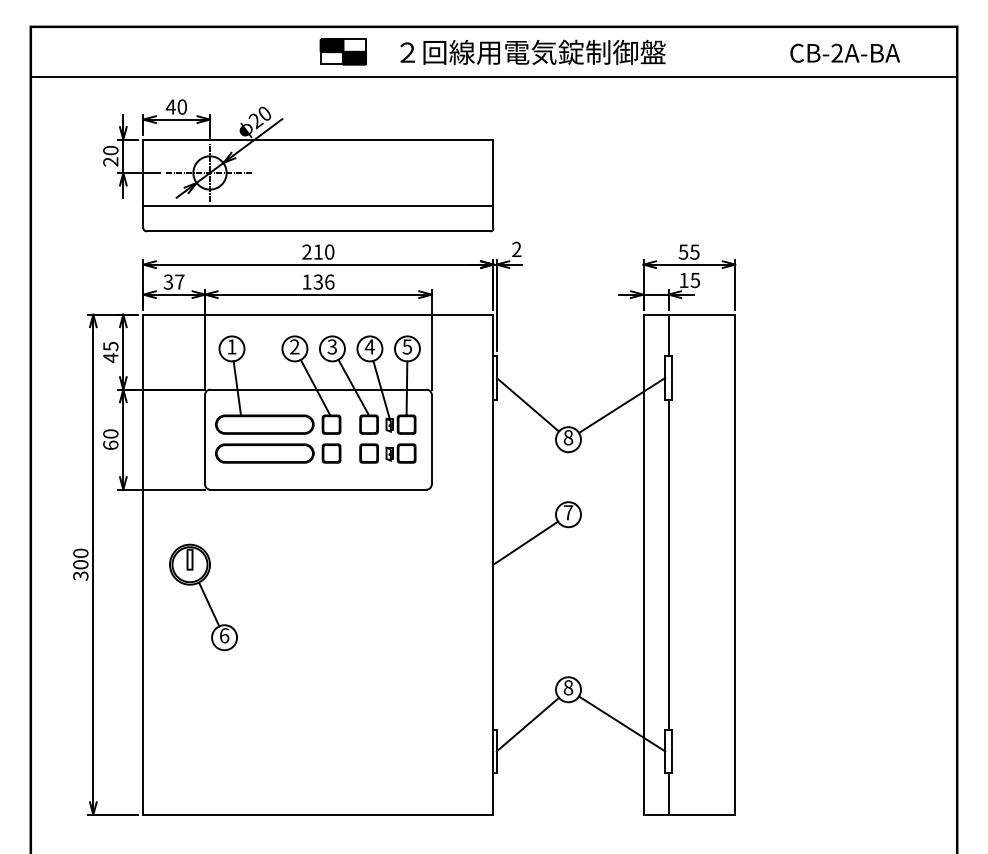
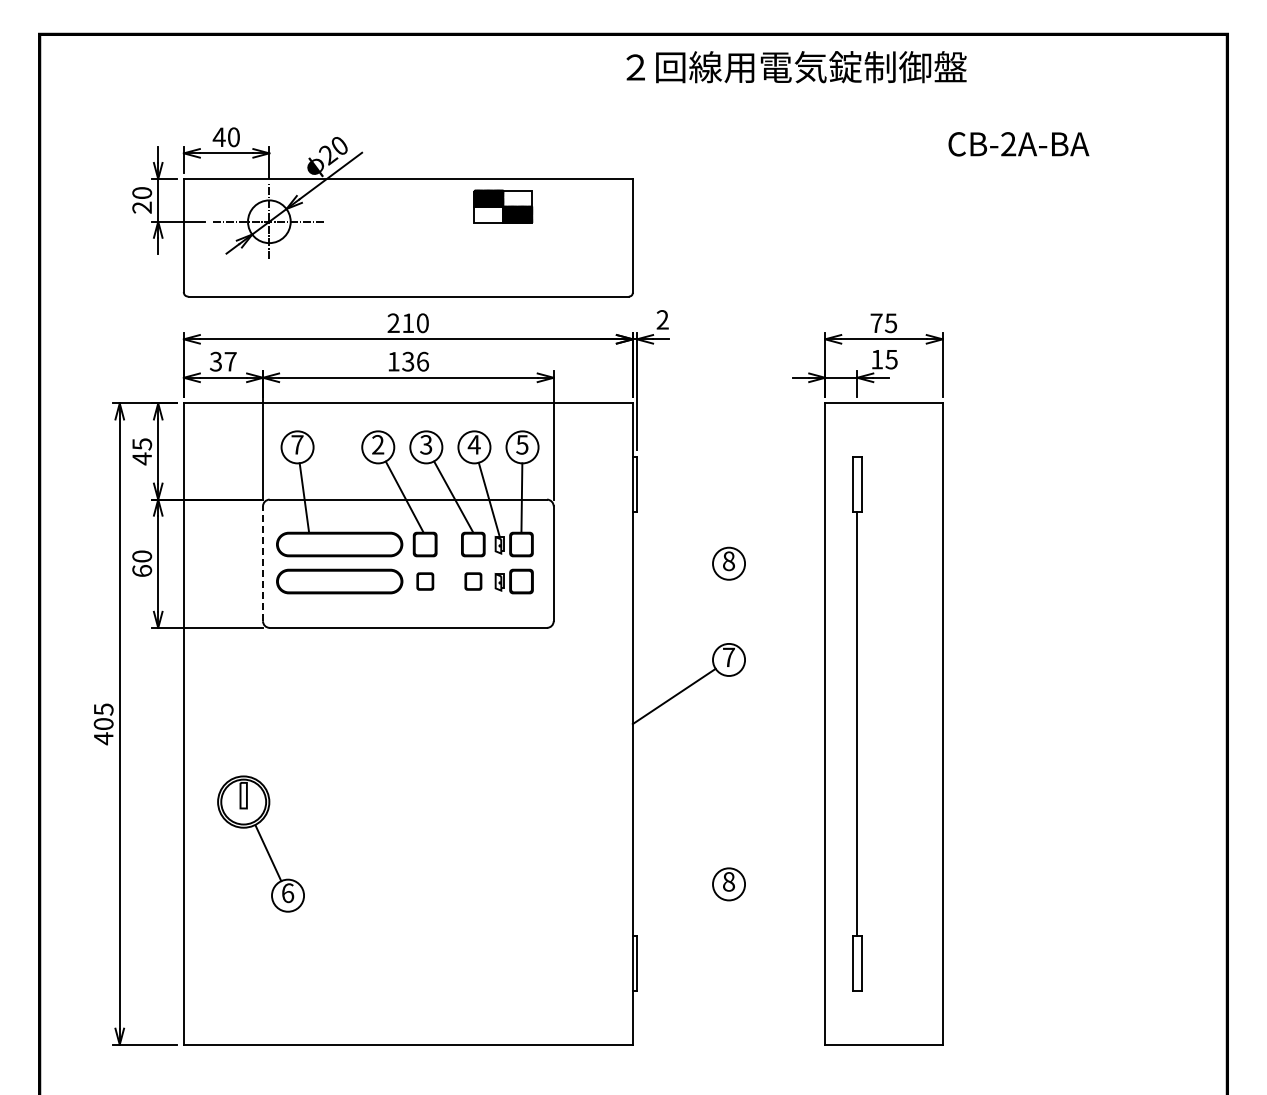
part: (343, 51) -> (503, 206), moved
text: (532, 52) -> (796, 67), moved
text: (844, 53) -> (1018, 144), moved
line: (494, 76) -> (633, 98), removed
line: (317, 206) -> (407, 264), removed
text: (683, 252) -> (876, 323), 55 -> 75
line: (668, 334) -> (857, 429), removed
text: (231, 346) -> (297, 444), 1 -> 7
line: (527, 404) -> (676, 518), removed
line: (621, 405) -> (797, 519), removed
line: (205, 439) -> (263, 563), solid -> dashed
part: (331, 453) -> (425, 581), size x0.7
part: (369, 453) -> (473, 581), size x0.7
text: (80, 565) -> (103, 724), 300 -> 405
part: (203, 597) -> (260, 843), moved
line: (527, 724) -> (676, 928), removed
line: (621, 724) -> (797, 928), removed
line: (668, 793) -> (857, 1017), removed

